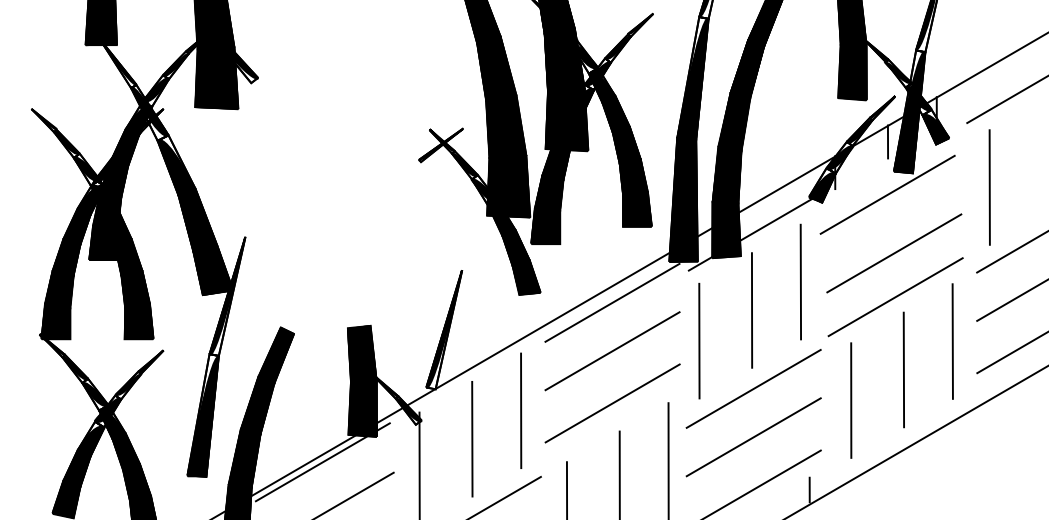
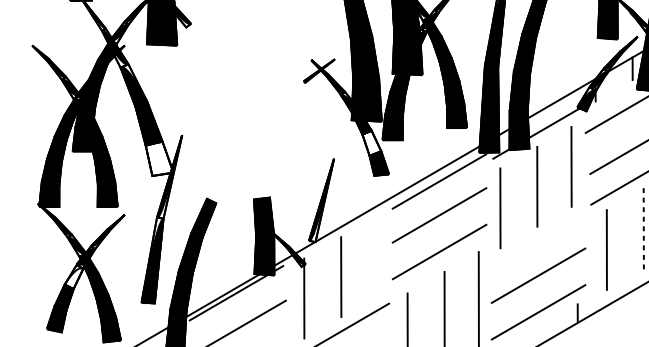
fill: (515, 248) -> (371, 143), removed
fill: (212, 270) -> (159, 158), removed
line: (903, 369) -> (643, 228), solid -> dashed
line: (753, 388) -> (538, 241), removed
line: (521, 410) -> (375, 256), removed
fill: (91, 441) -> (74, 278), removed

